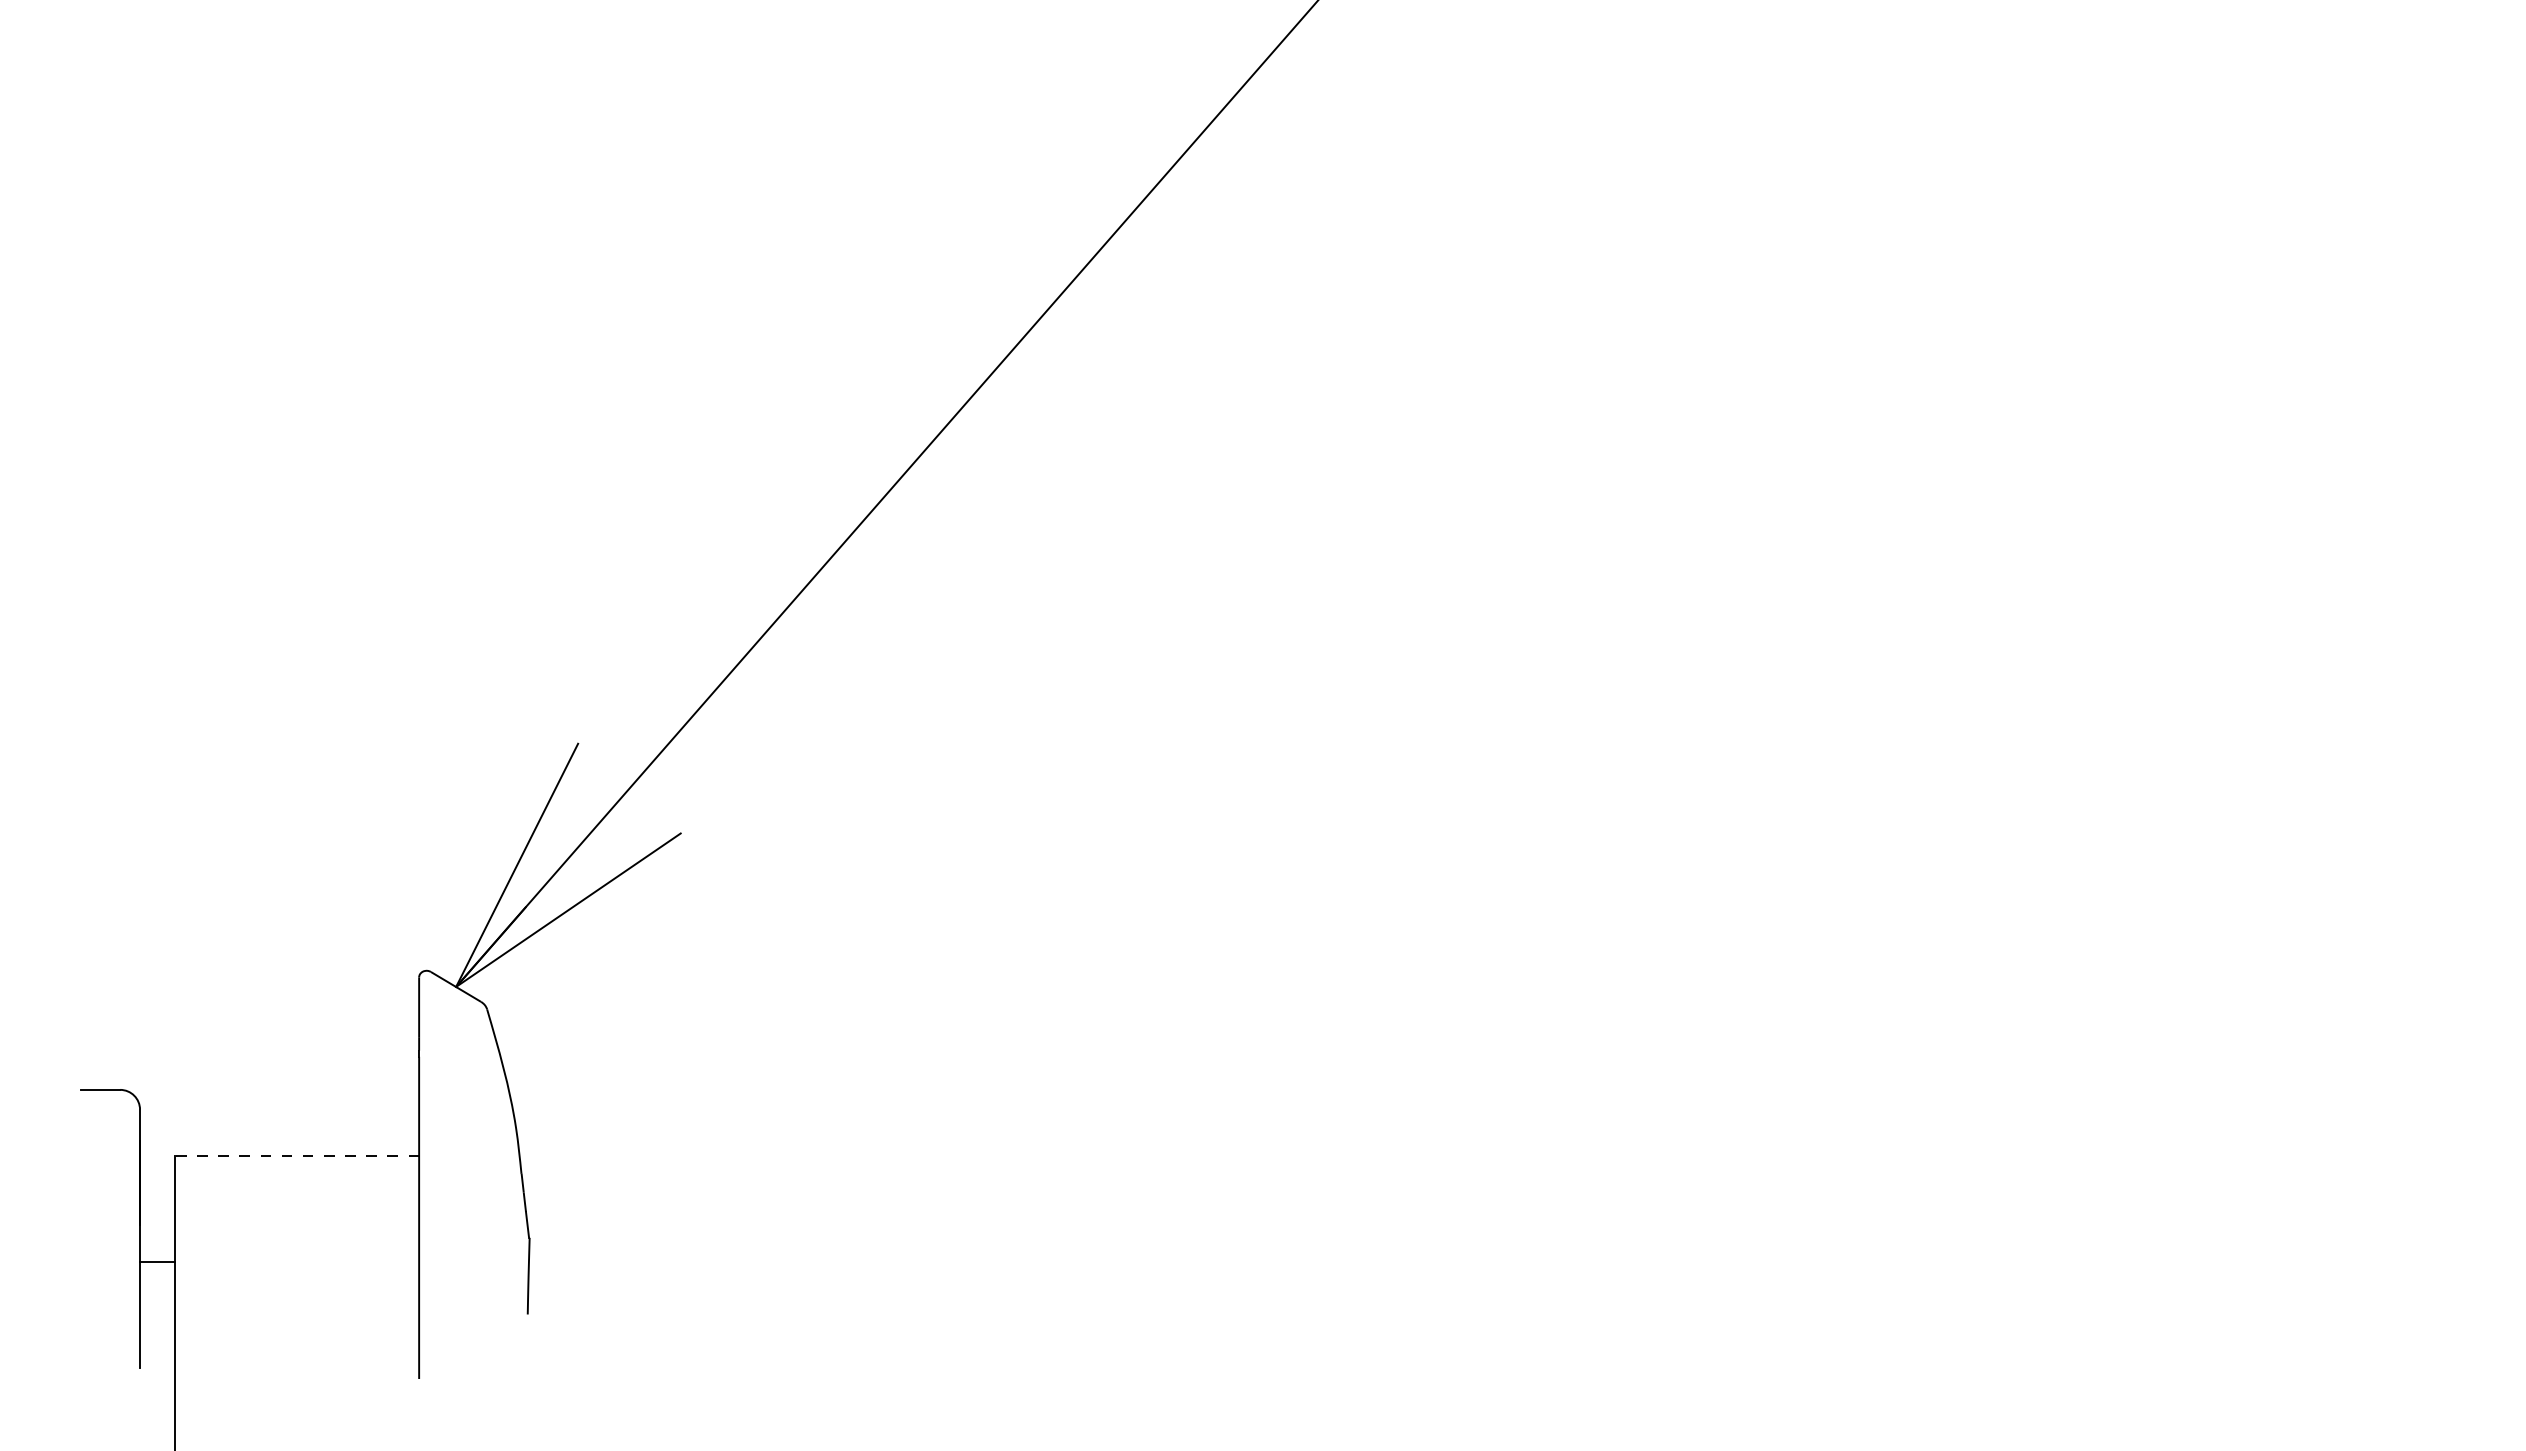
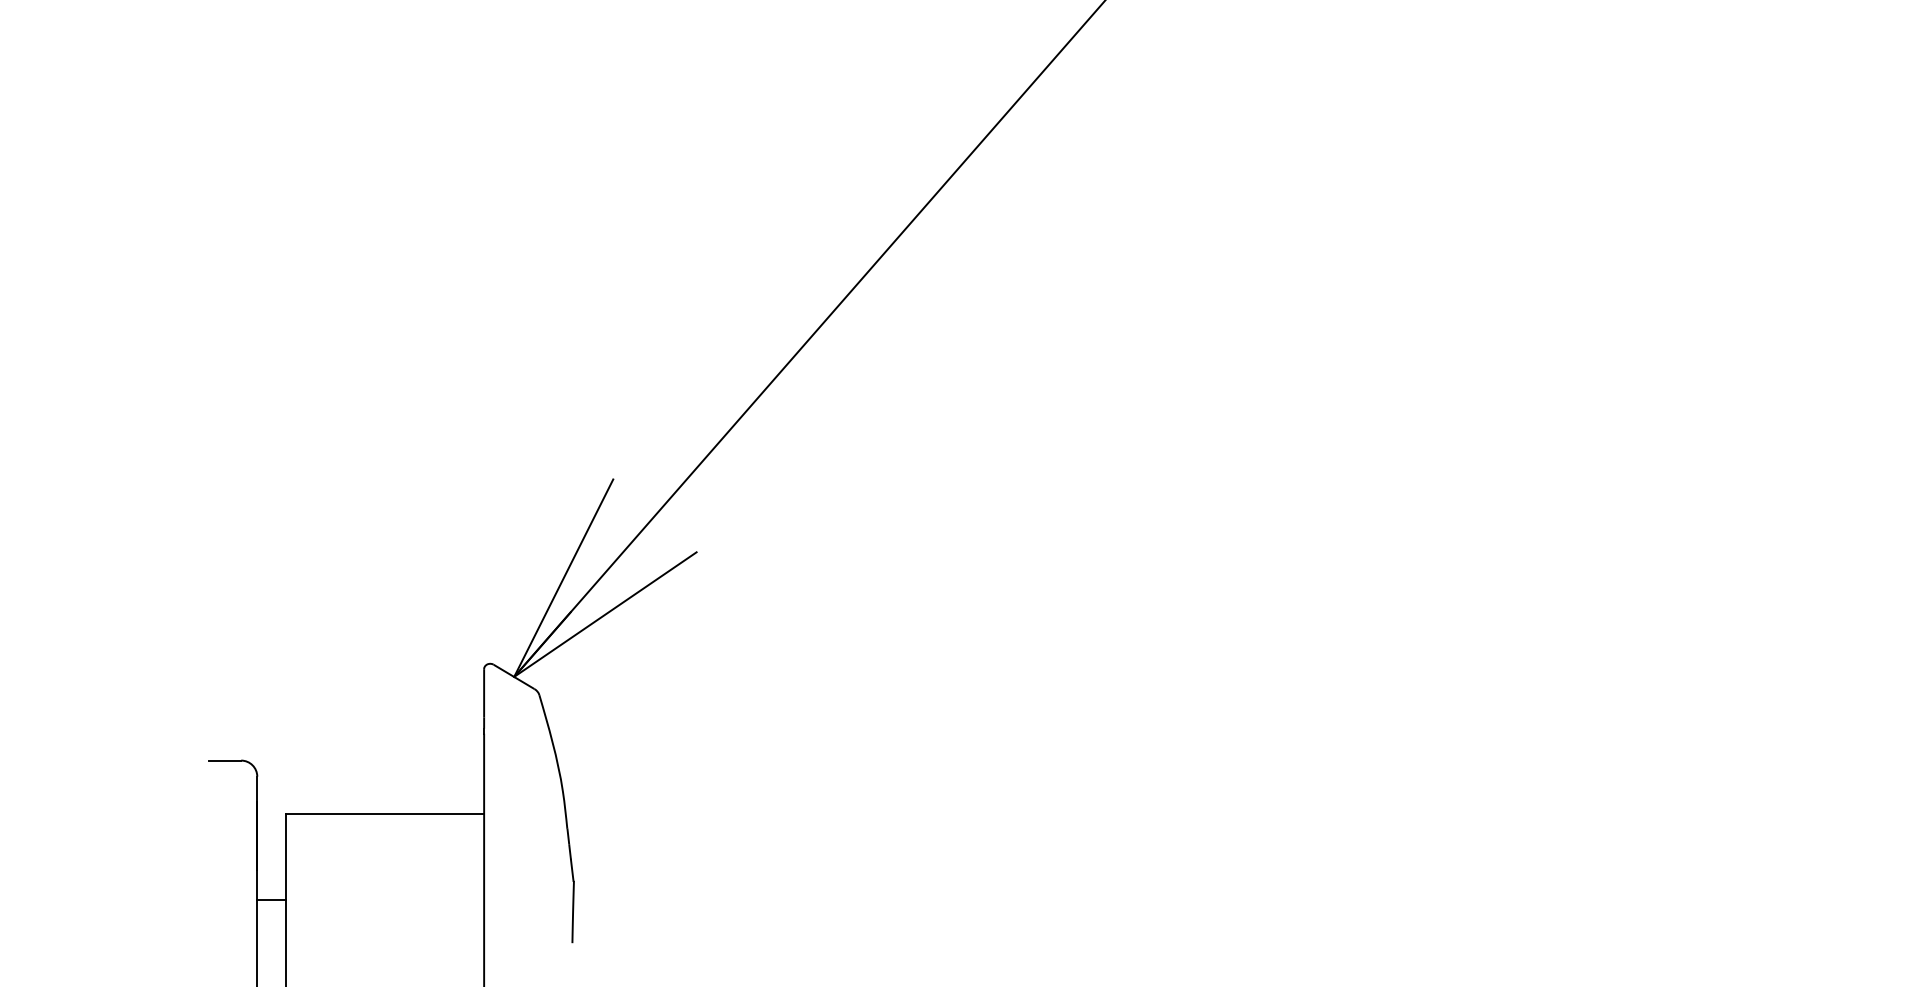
line: (297, 1155) -> (385, 813), dashed -> solid

